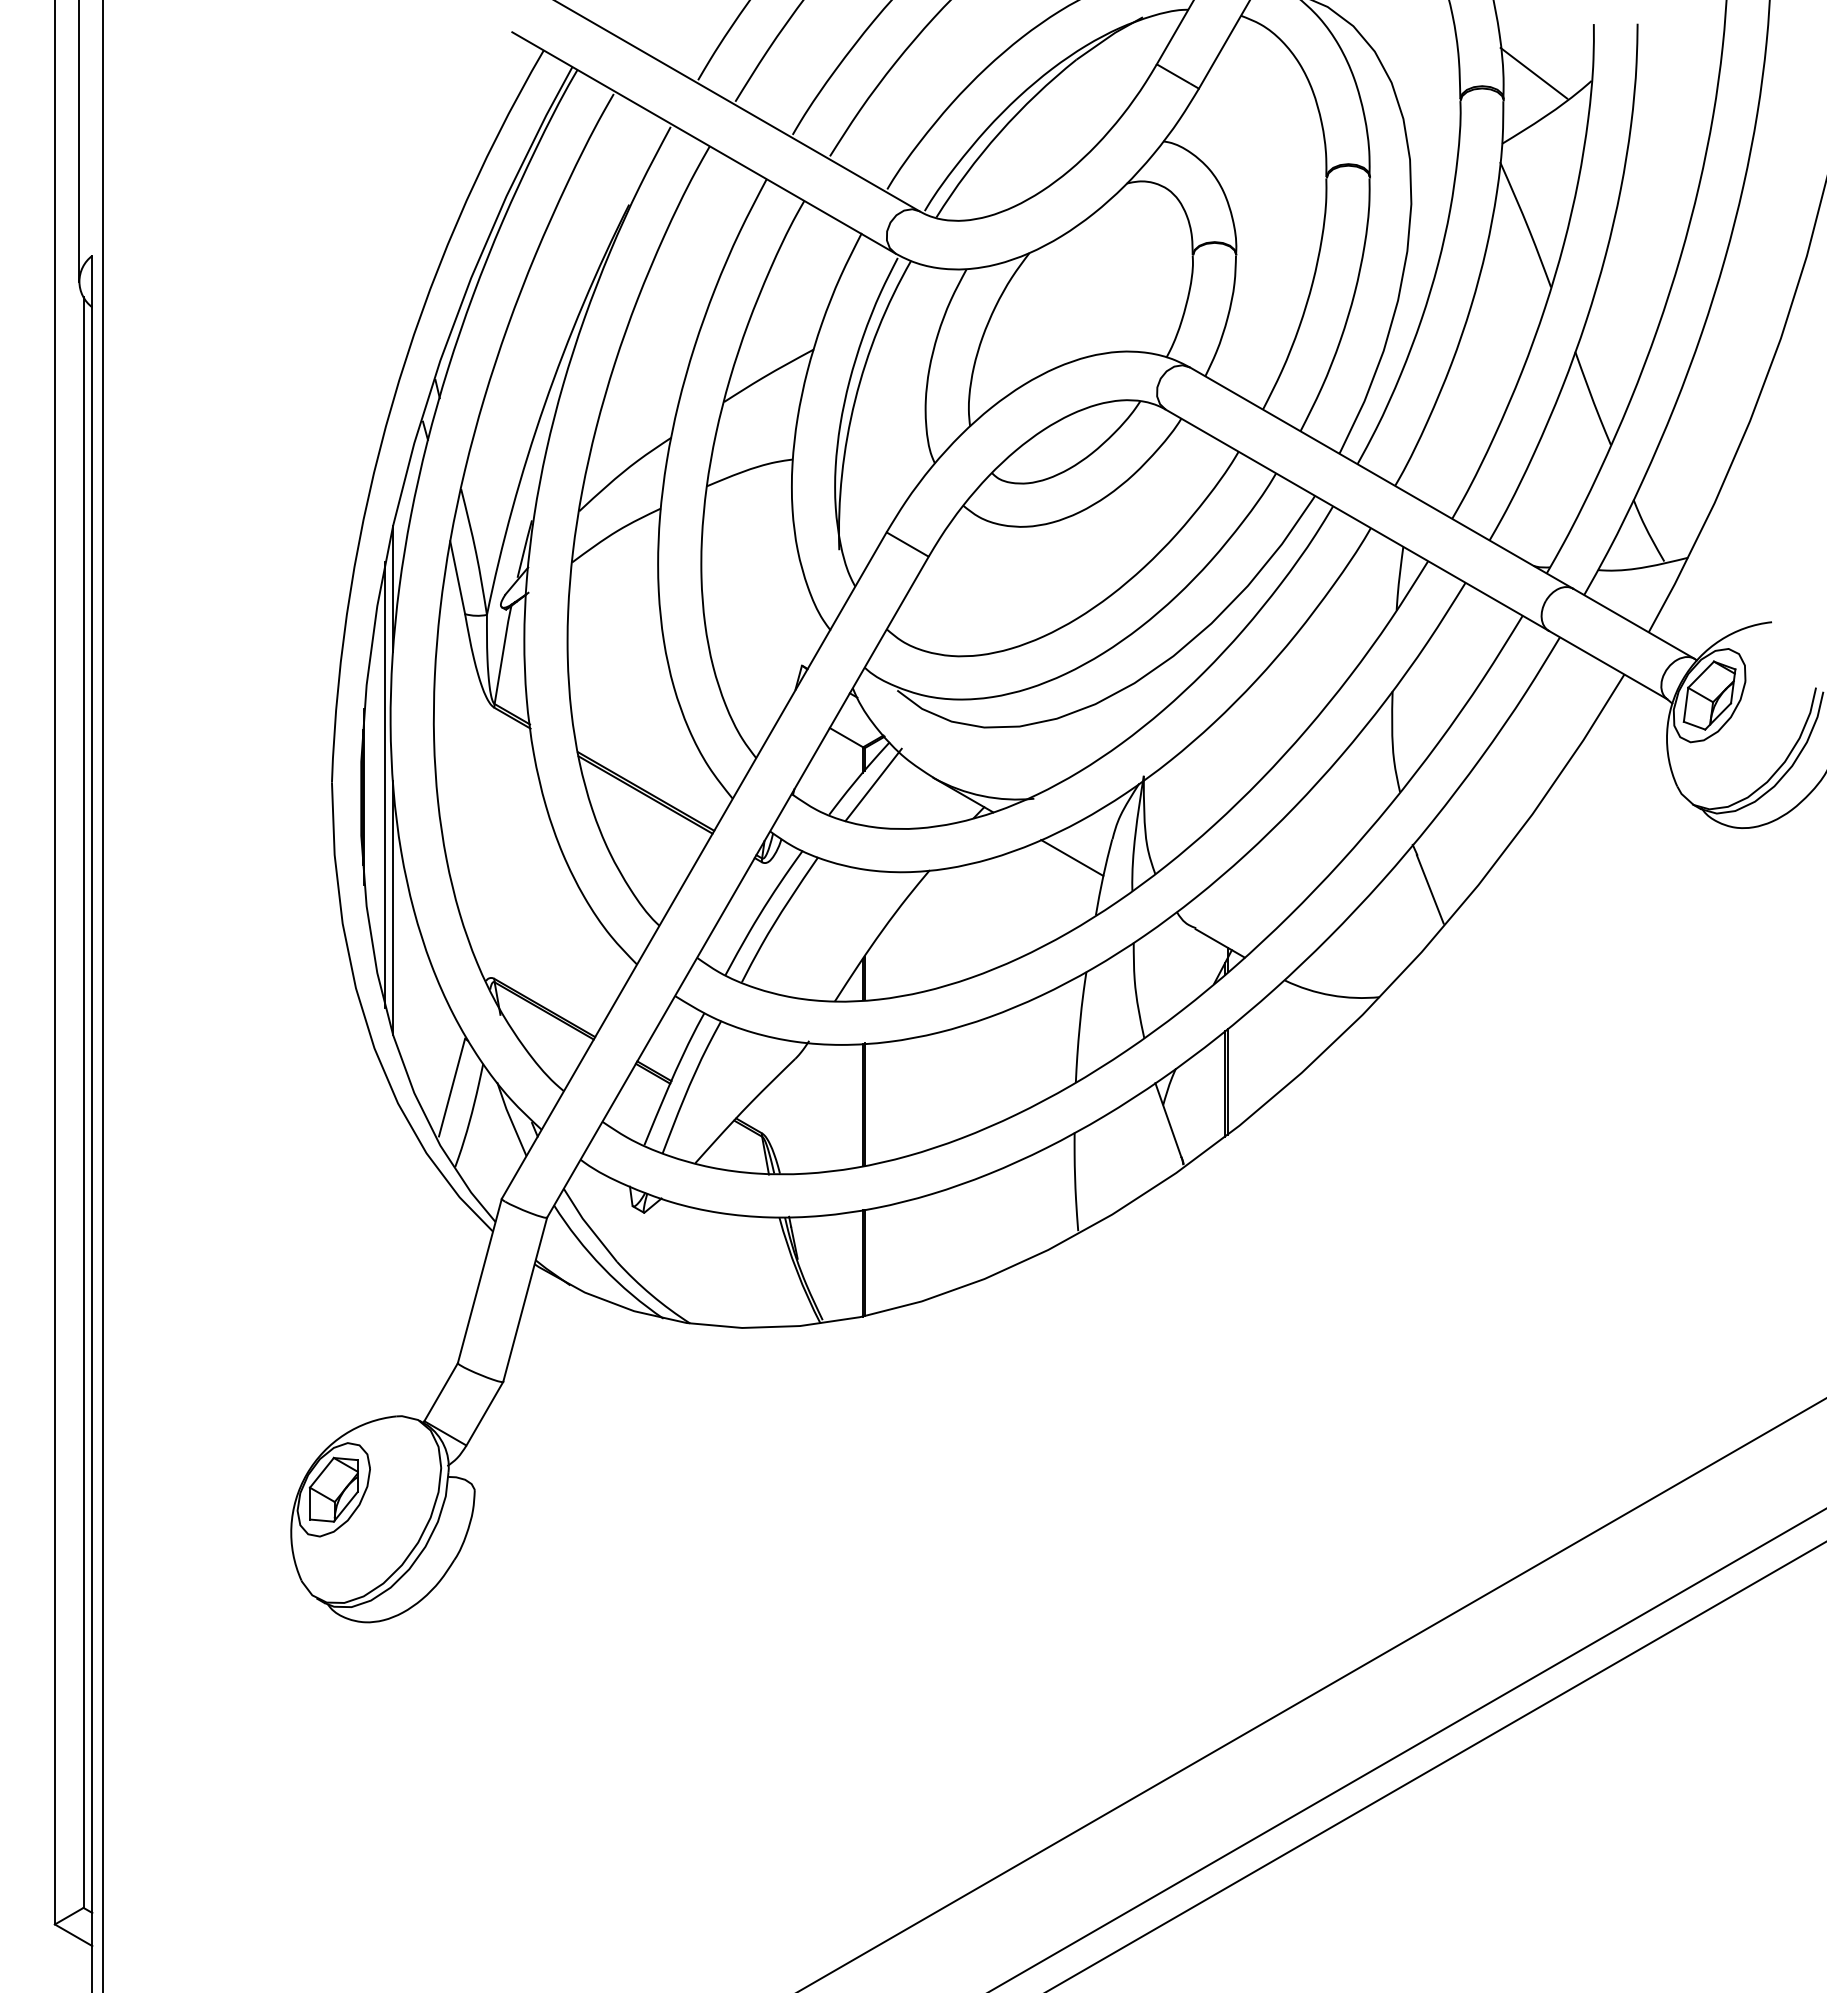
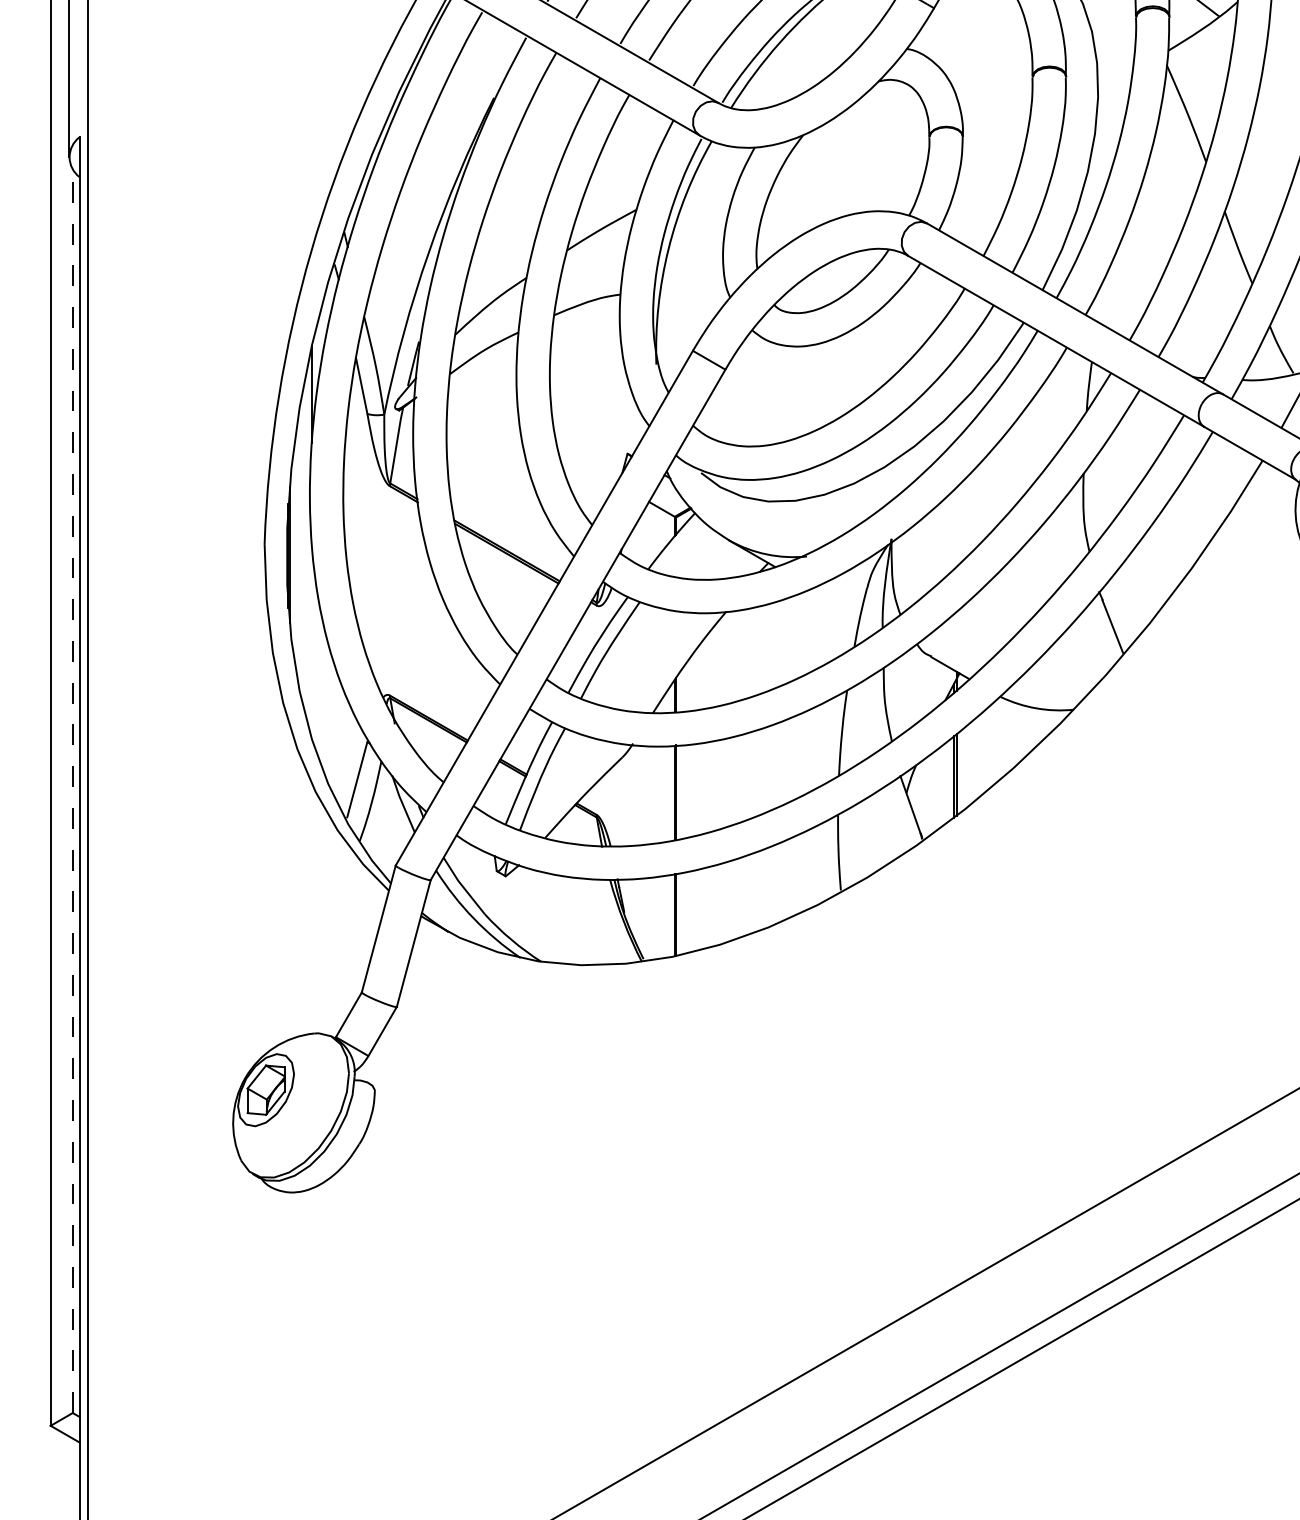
line: (385, 784) -> (305, 545), removed
line: (873, 784) -> (682, 545), removed
line: (1072, 857) -> (836, 601), removed
line: (393, 907) -> (312, 640), removed
line: (83, 1102) -> (72, 791), solid -> dashed

